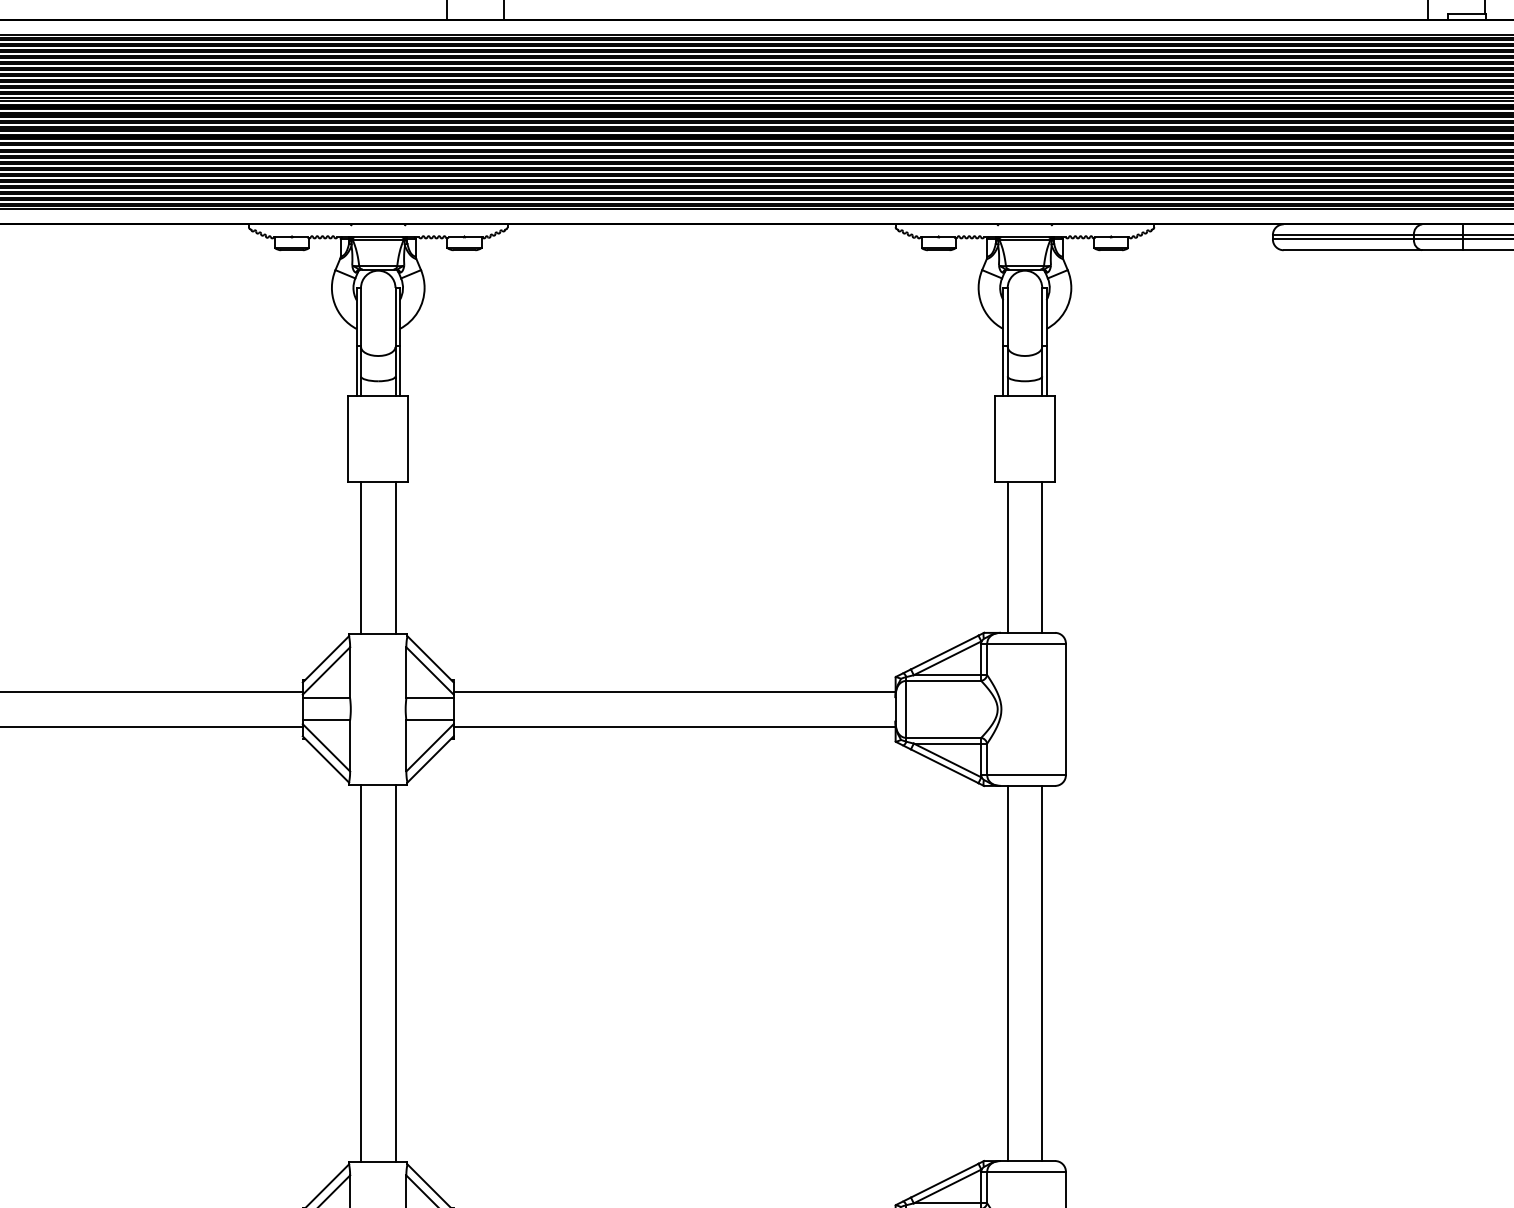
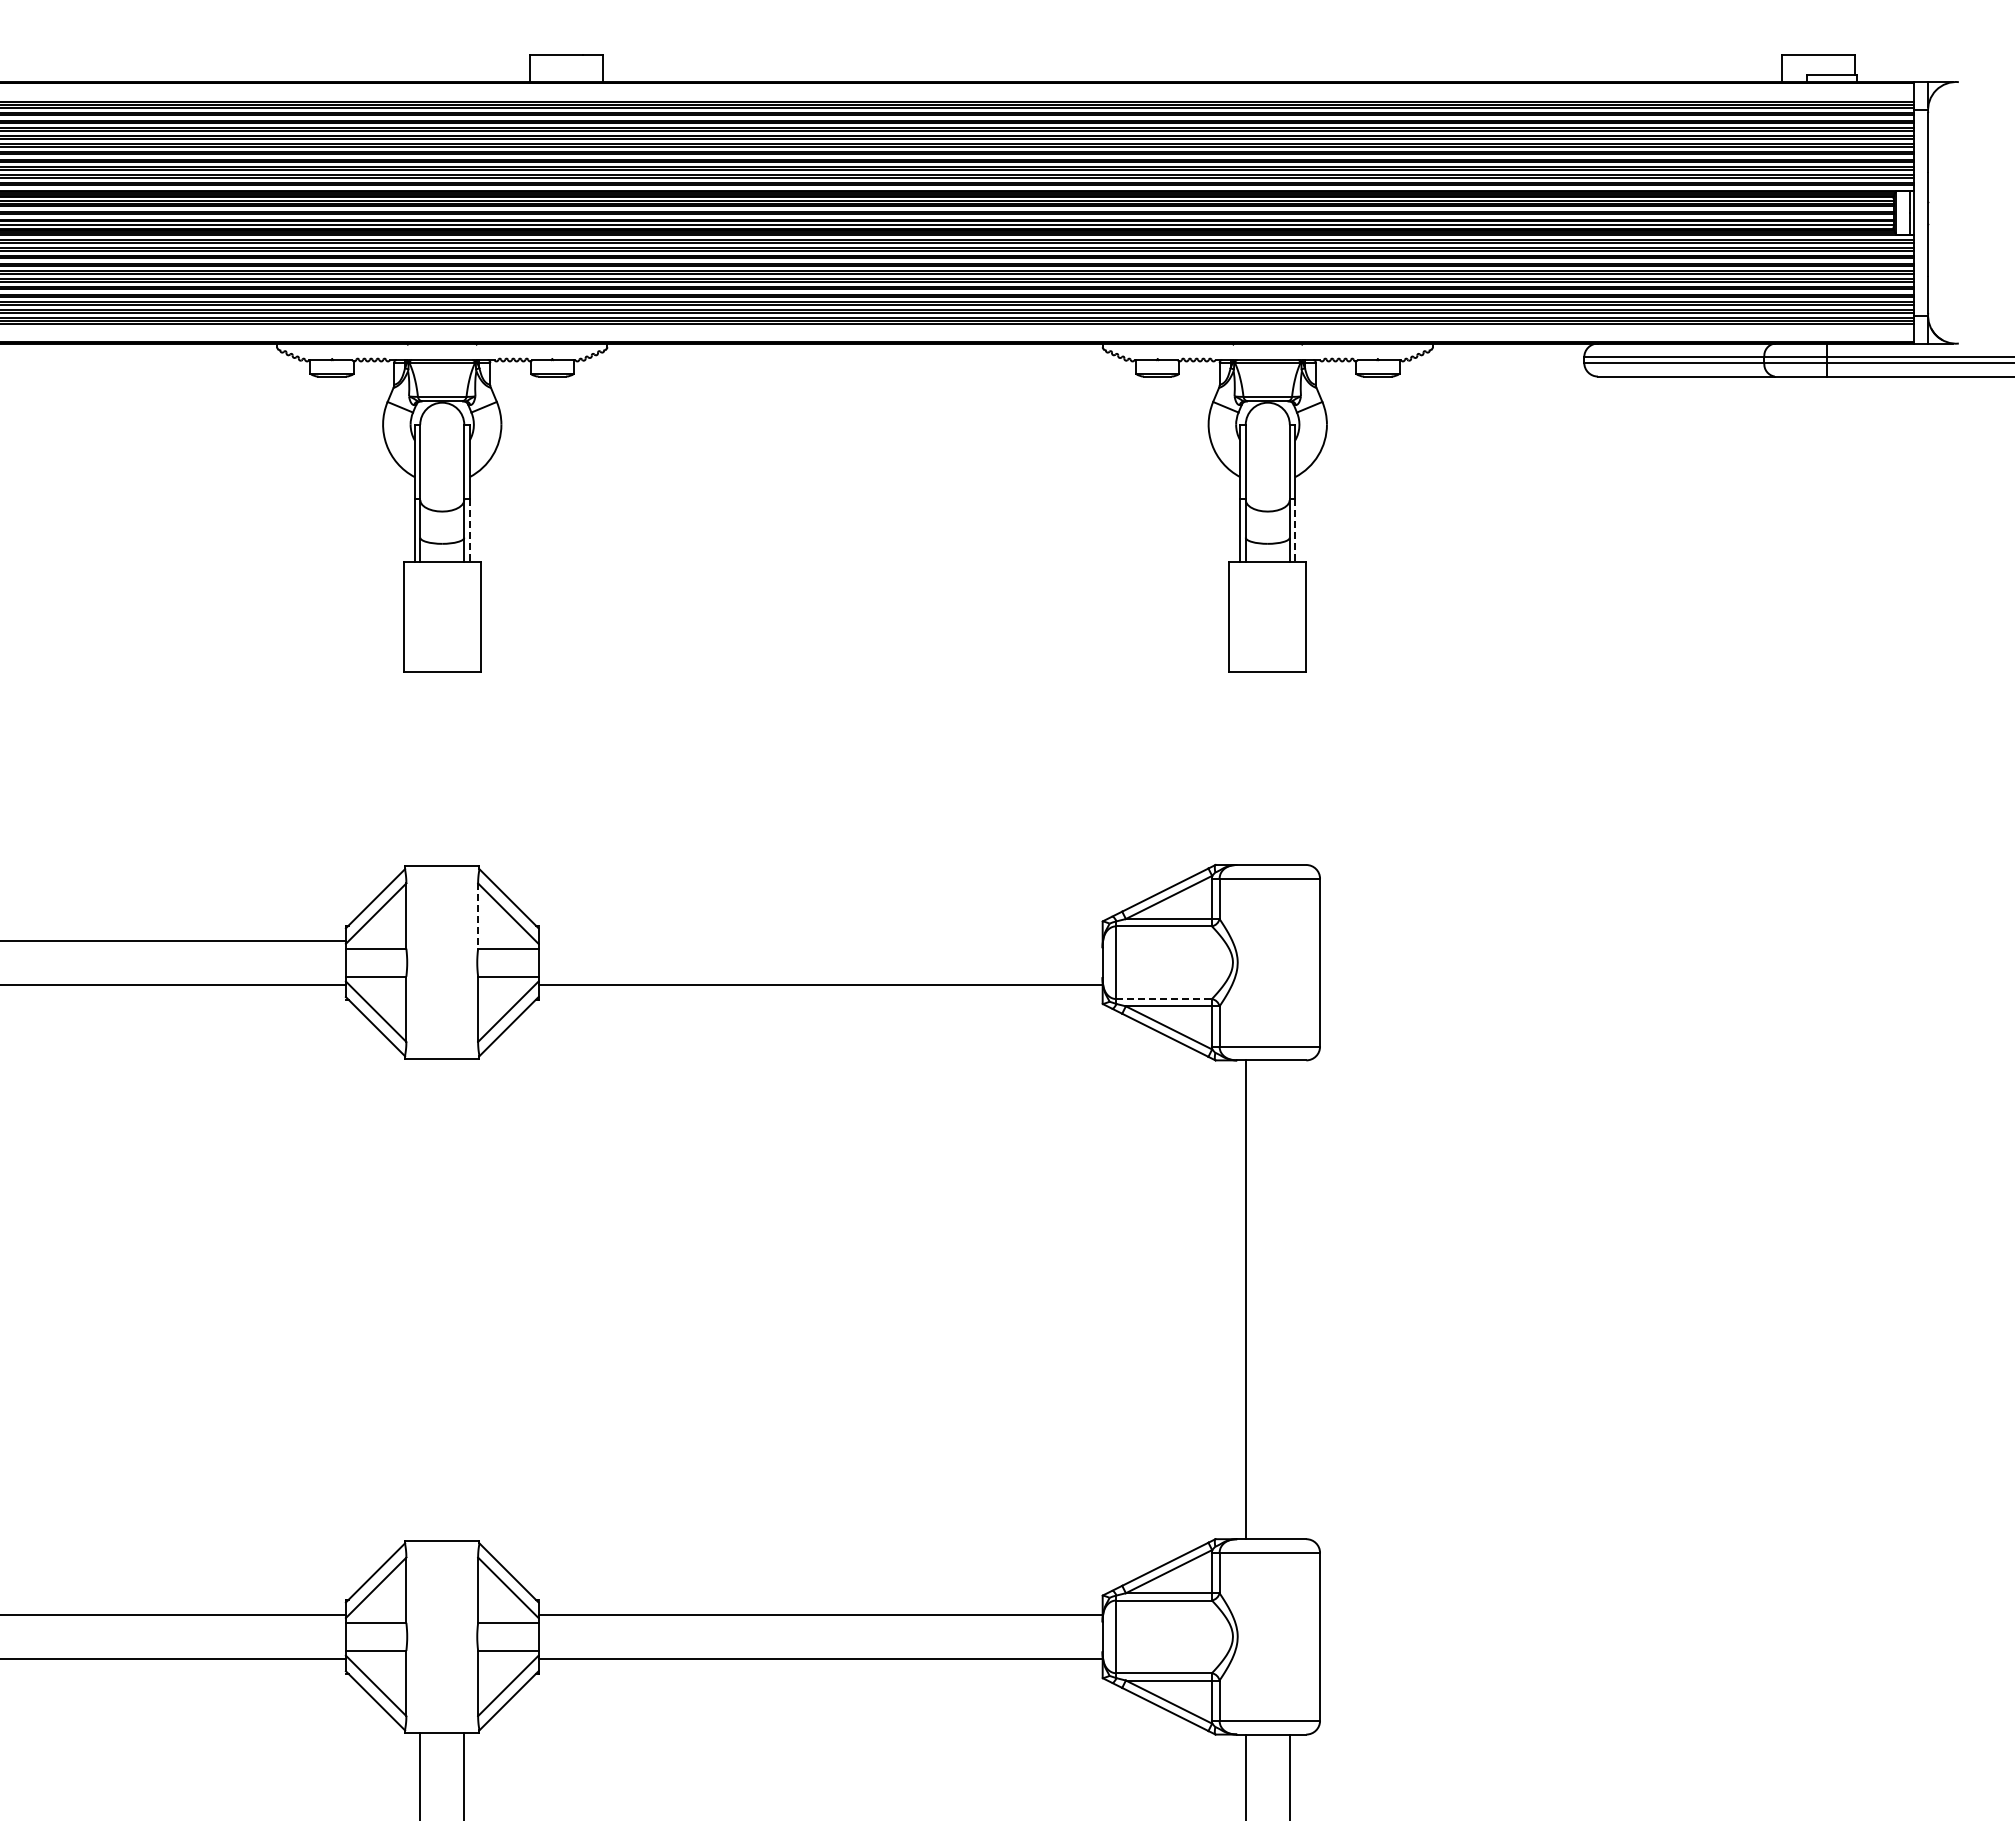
line: (399, 371) -> (469, 531), solid -> dashed
line: (1046, 371) -> (1295, 531), solid -> dashed
line: (1007, 557) -> (1245, 768), removed
line: (1041, 557) -> (1289, 768), removed
line: (361, 558) -> (420, 769), removed
line: (395, 558) -> (464, 769), removed
line: (406, 673) -> (478, 916), solid -> dashed
line: (674, 692) -> (820, 940), removed
line: (944, 738) -> (1164, 999), solid -> dashed
line: (361, 973) -> (420, 1299), removed
line: (395, 973) -> (464, 1299), removed
line: (1041, 973) -> (1289, 1299), removed

